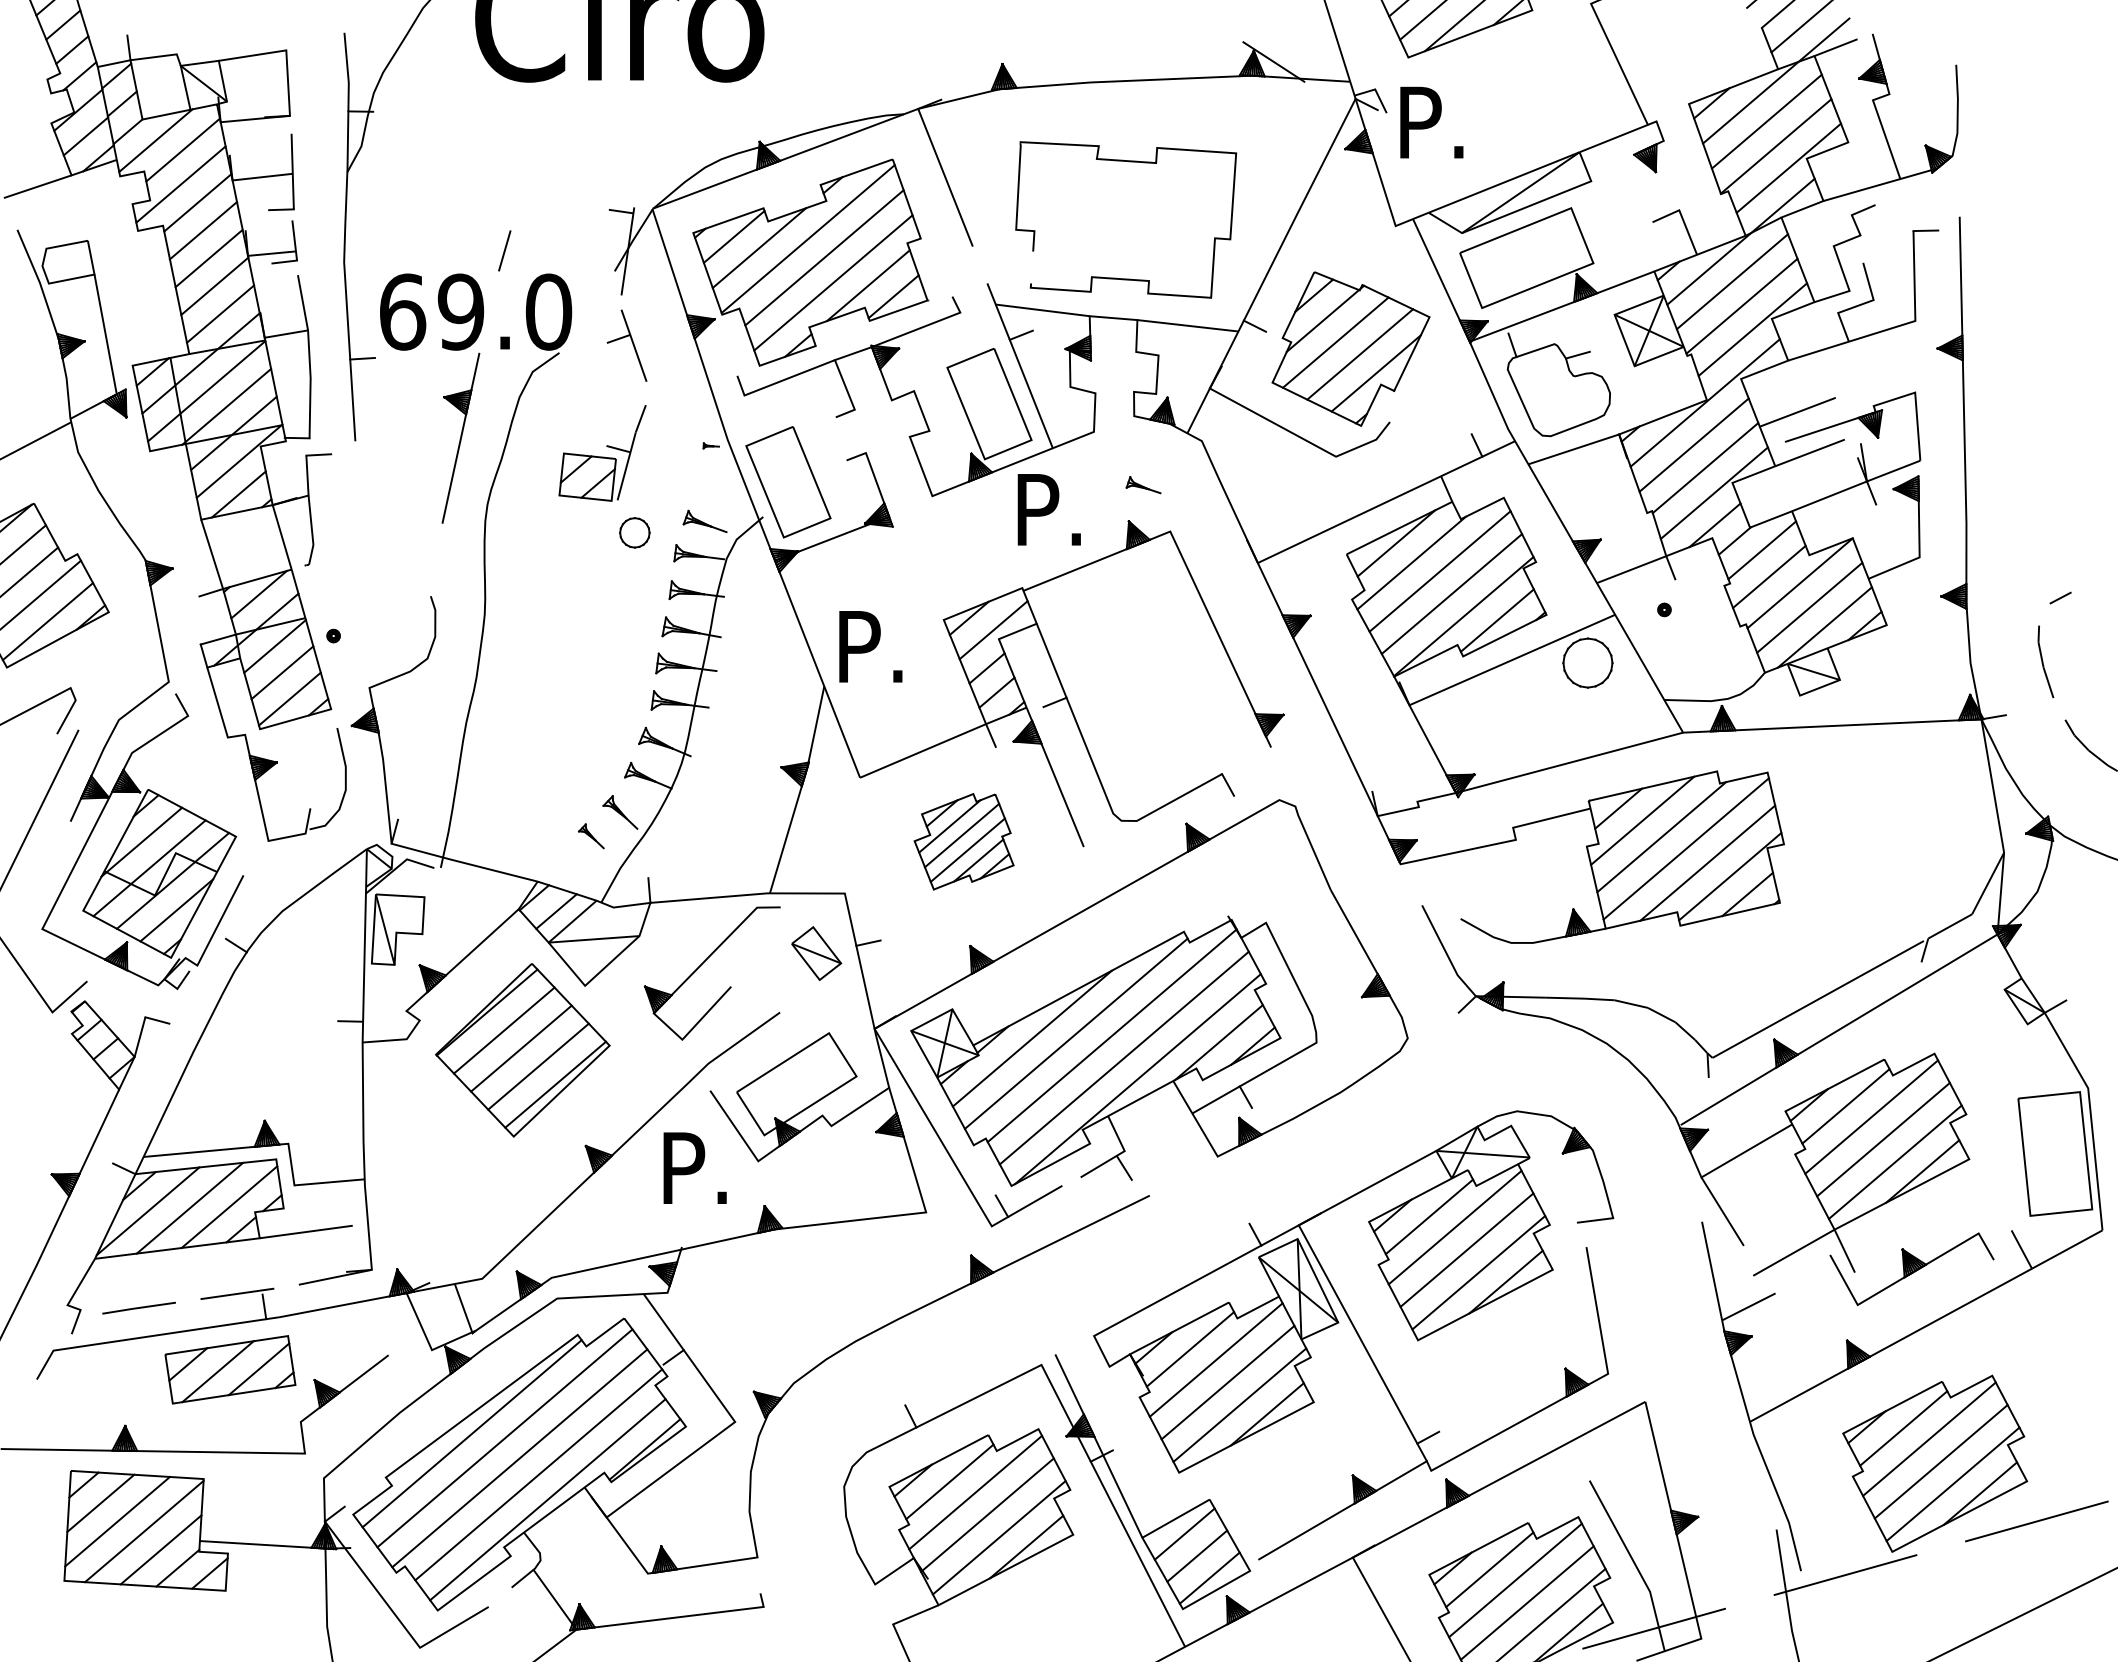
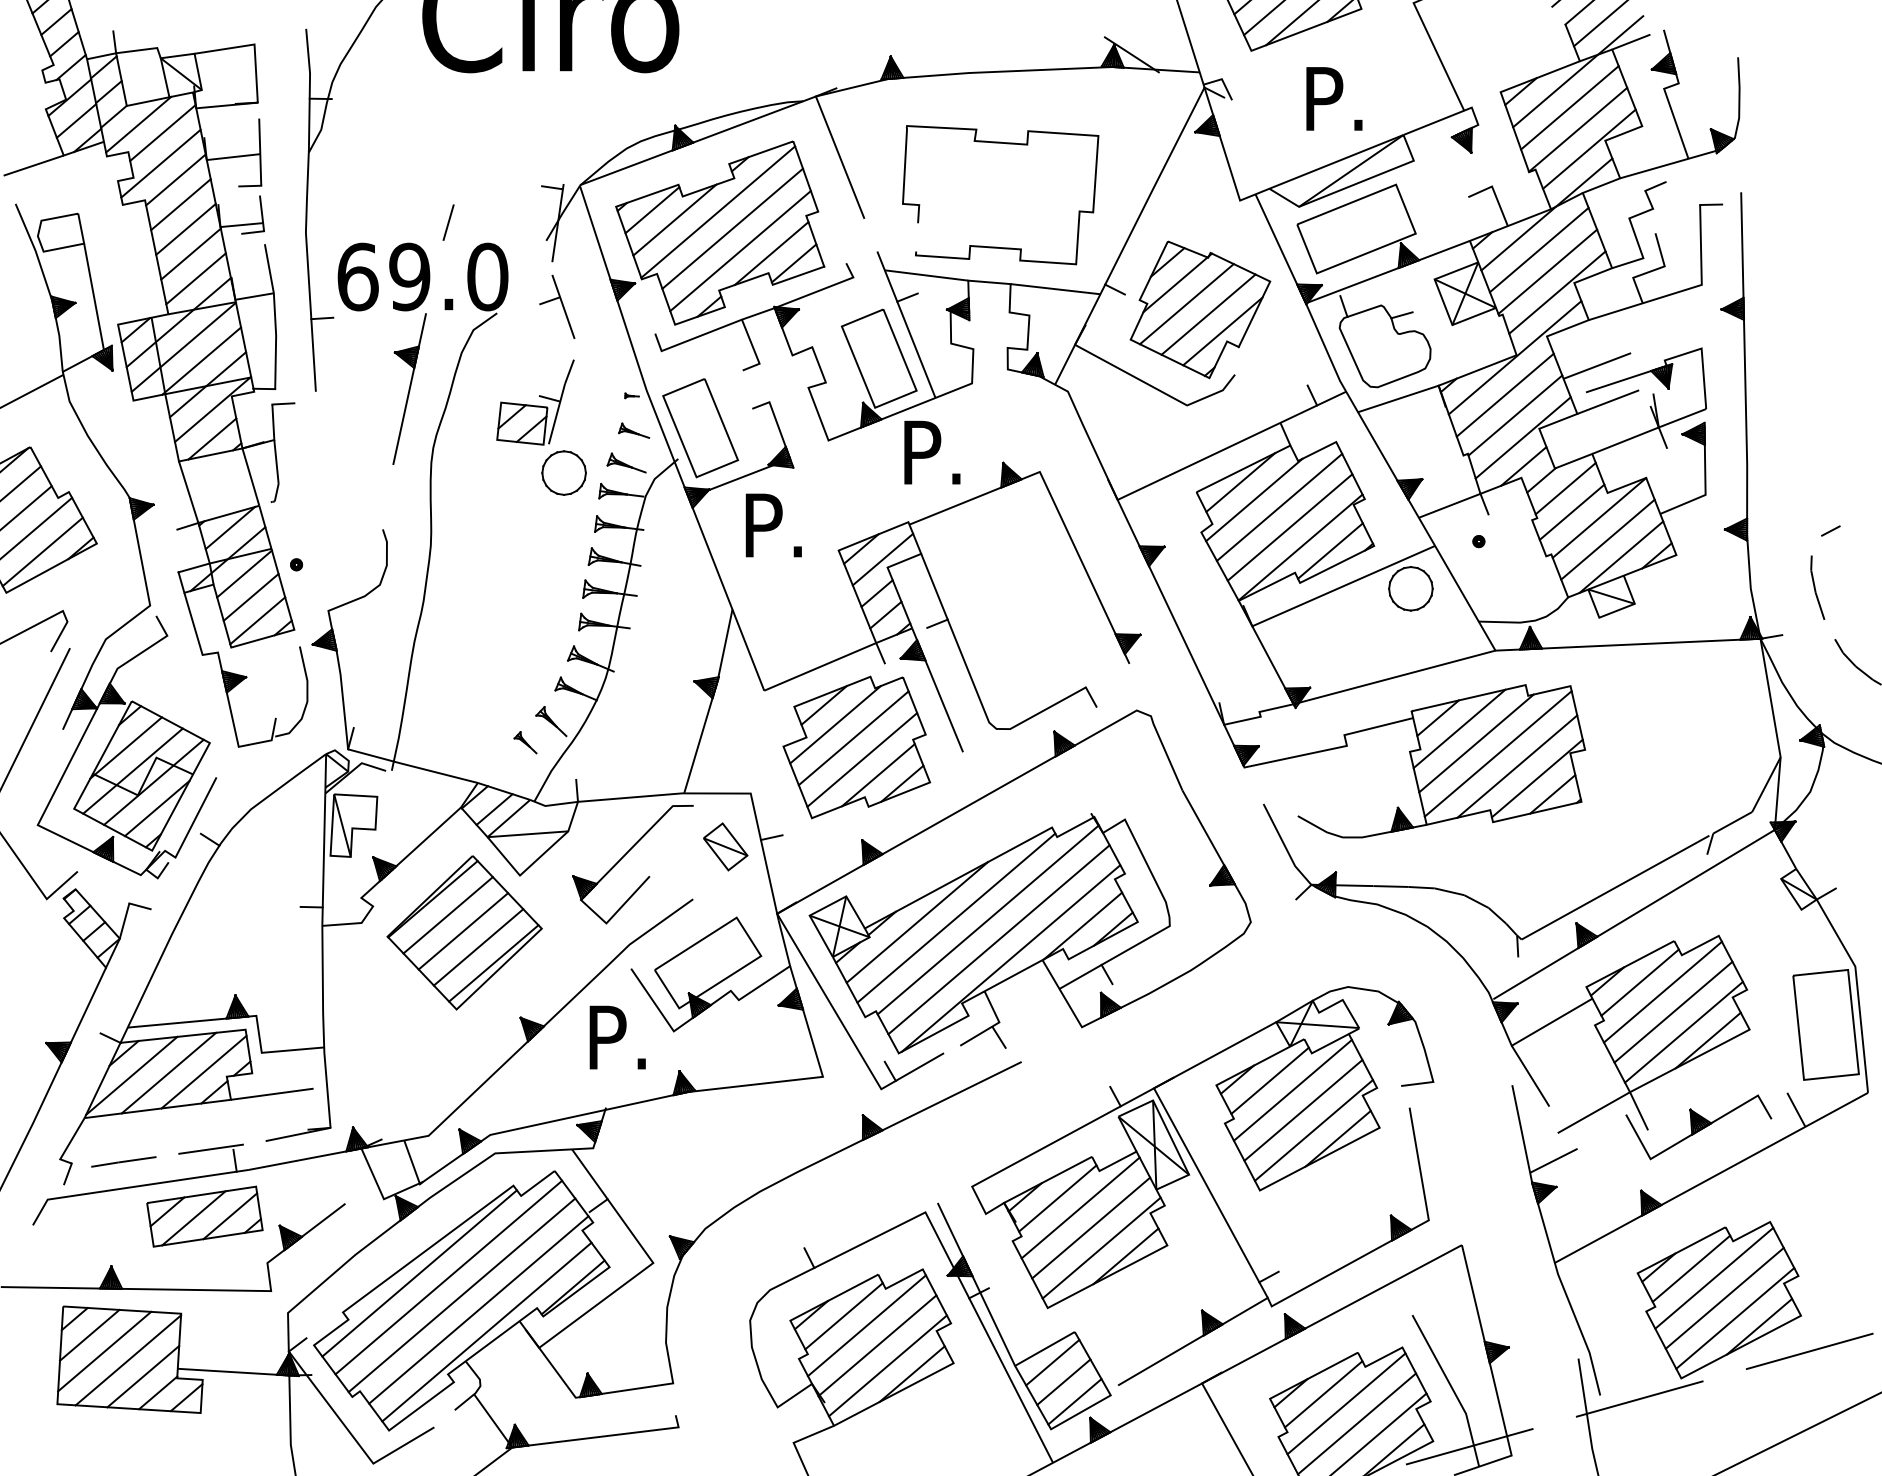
text: (1431, 122) -> (1334, 98), moved
part: (1143, 485) -> (634, 431), moved
part: (634, 532) -> (563, 472), size x1.67
text: (870, 646) -> (773, 525), moved
part: (963, 841) -> (856, 747), size x1.67

